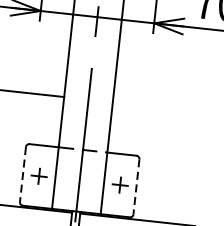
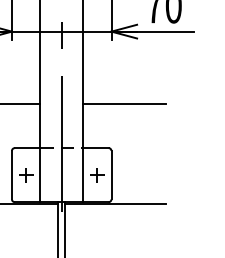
line: (160, 107) -> (124, 104), added
line: (22, 174) -> (11, 175), dashed -> solid
line: (136, 187) -> (111, 175), dashed -> solid

